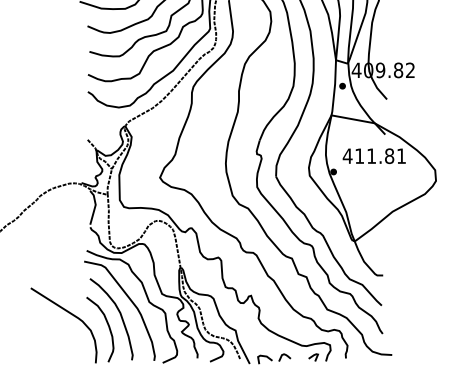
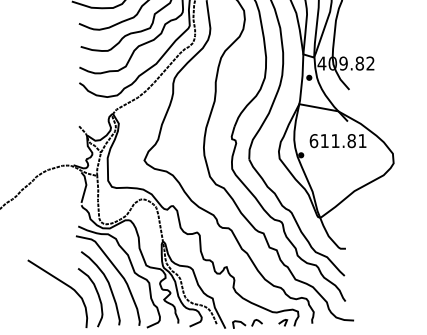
text: (347, 156) -> (313, 141), 411.81 -> 611.81

